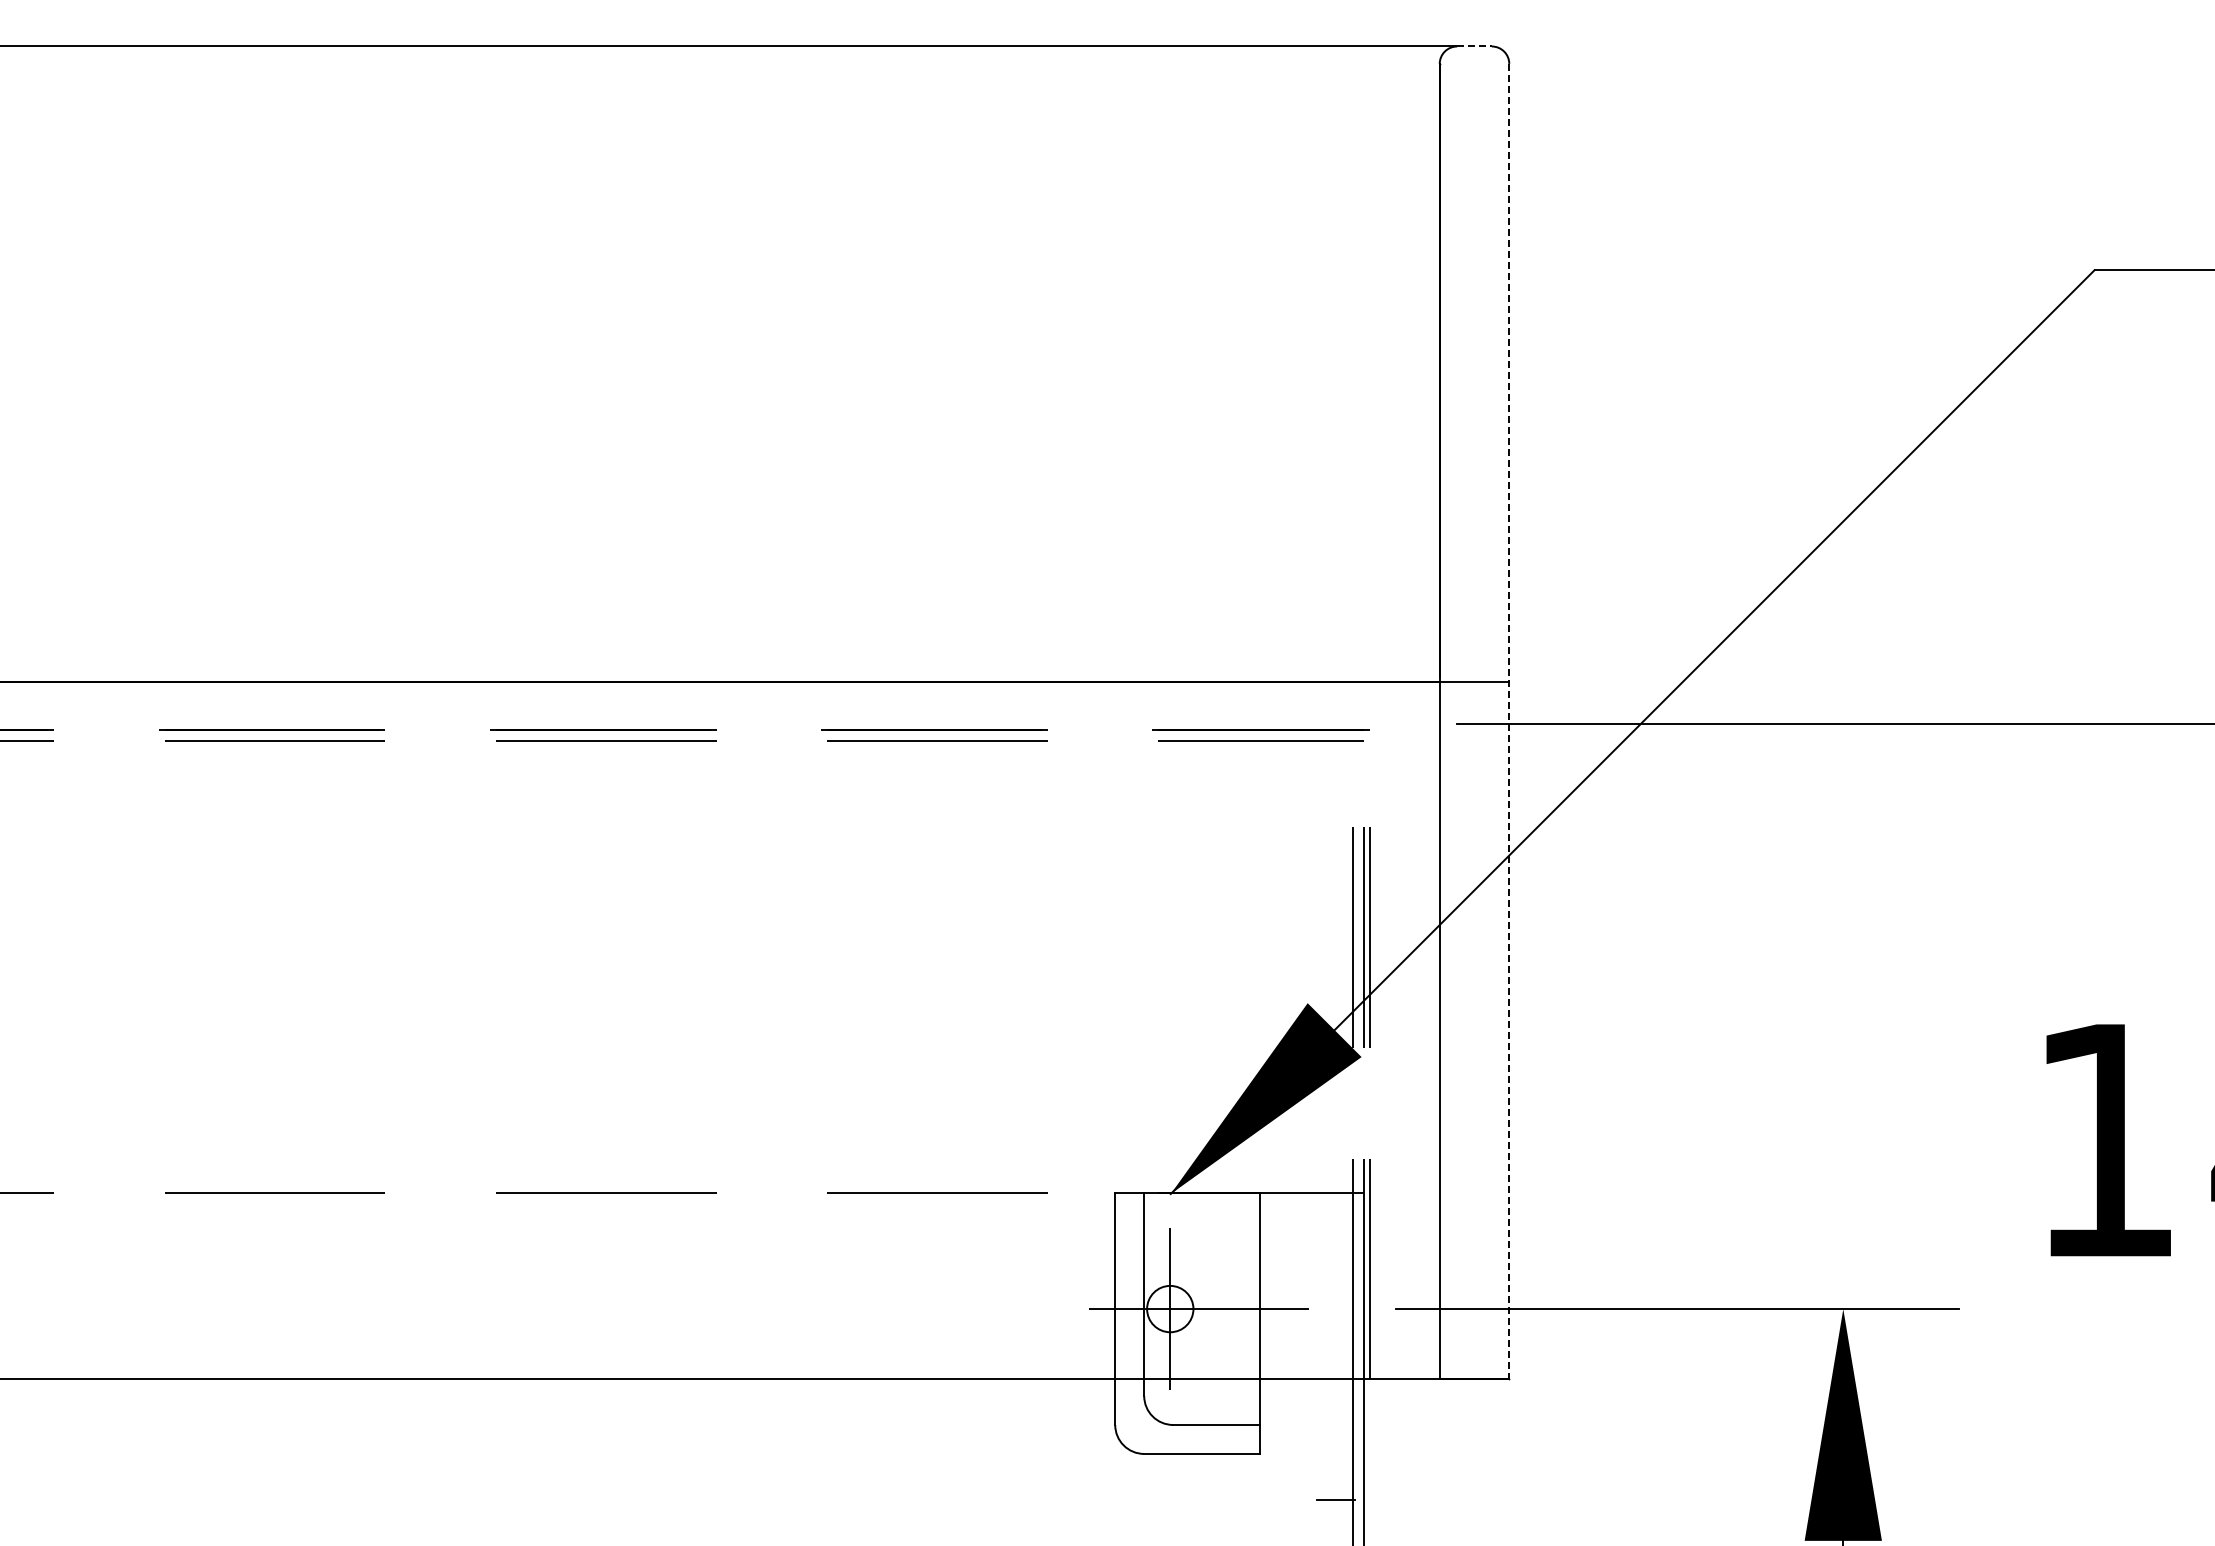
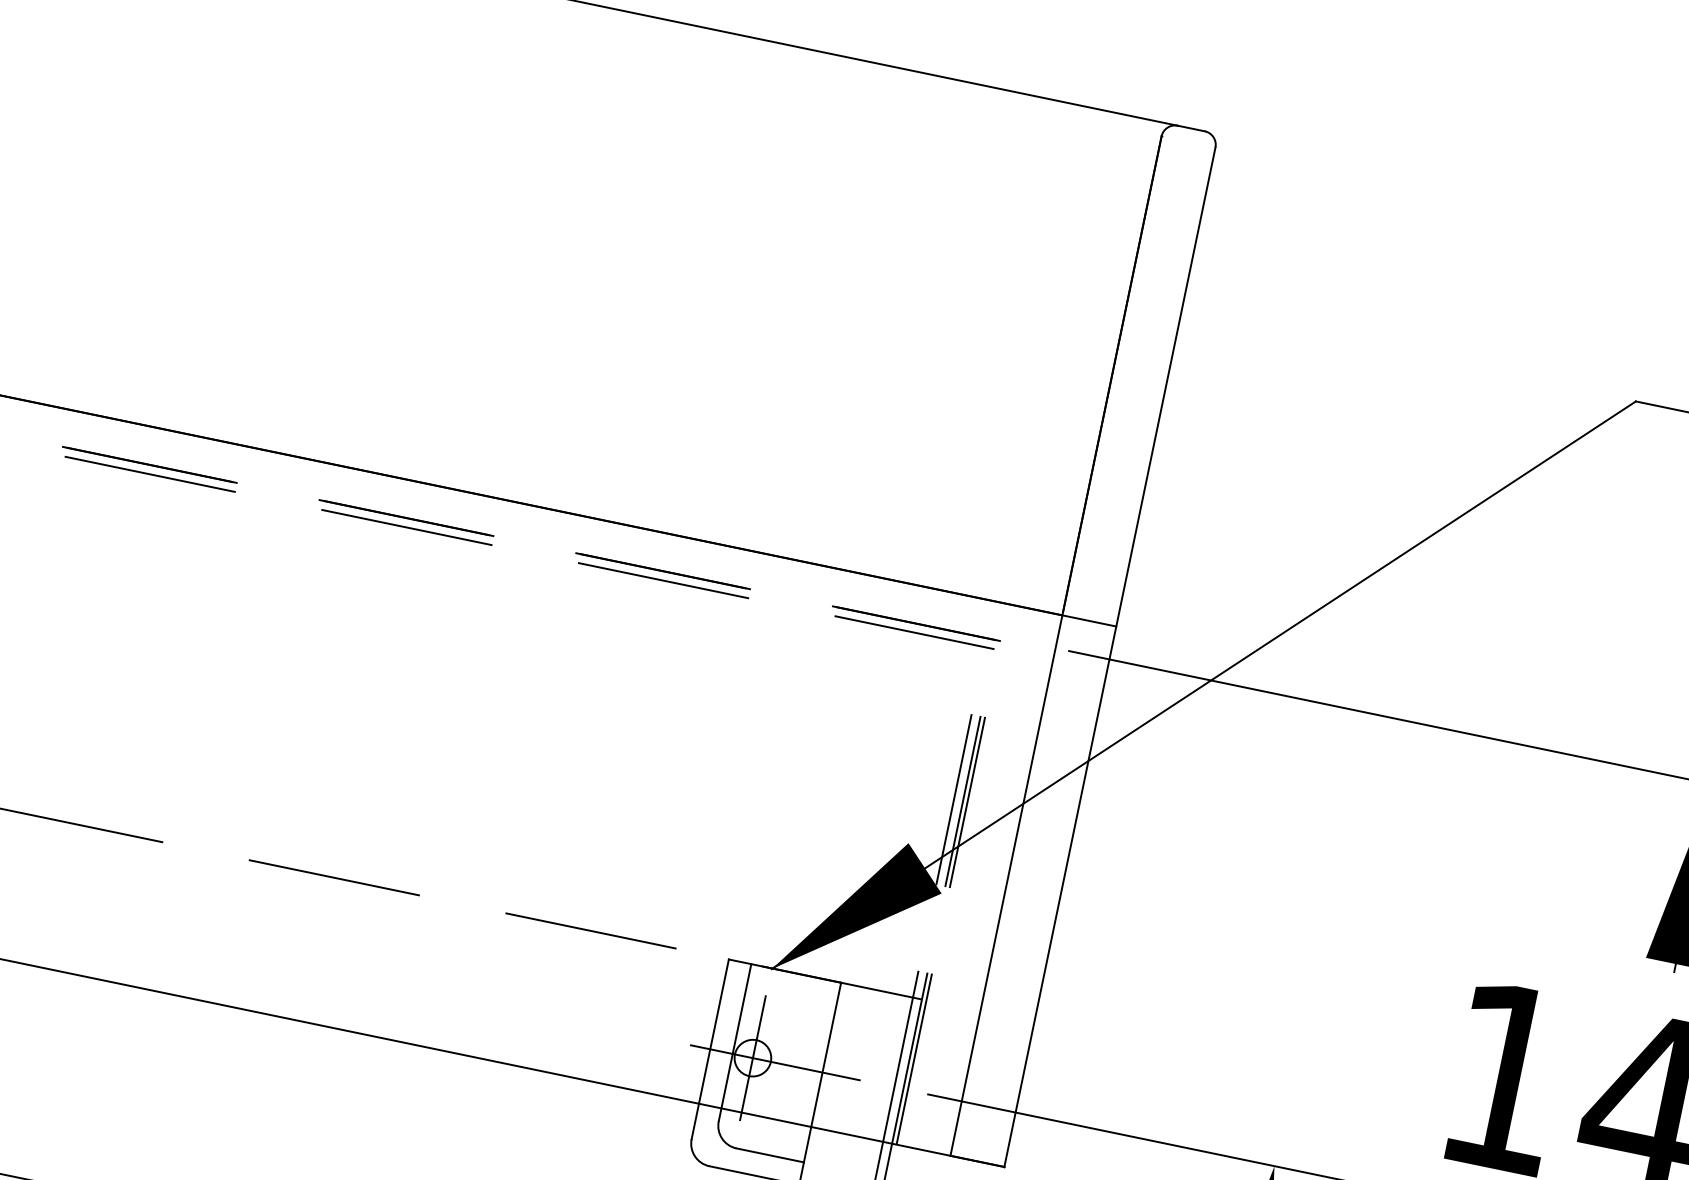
line: (1475, 46) -> (1192, 128), dashed -> solid
line: (1509, 721) -> (1110, 657), dashed -> solid

